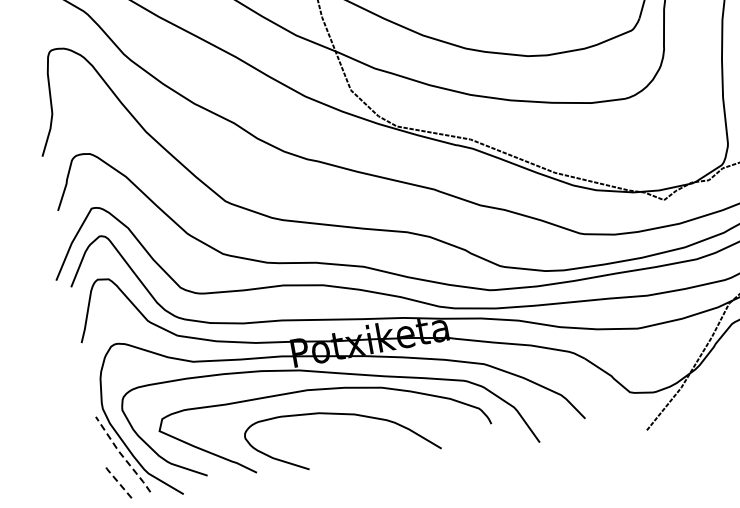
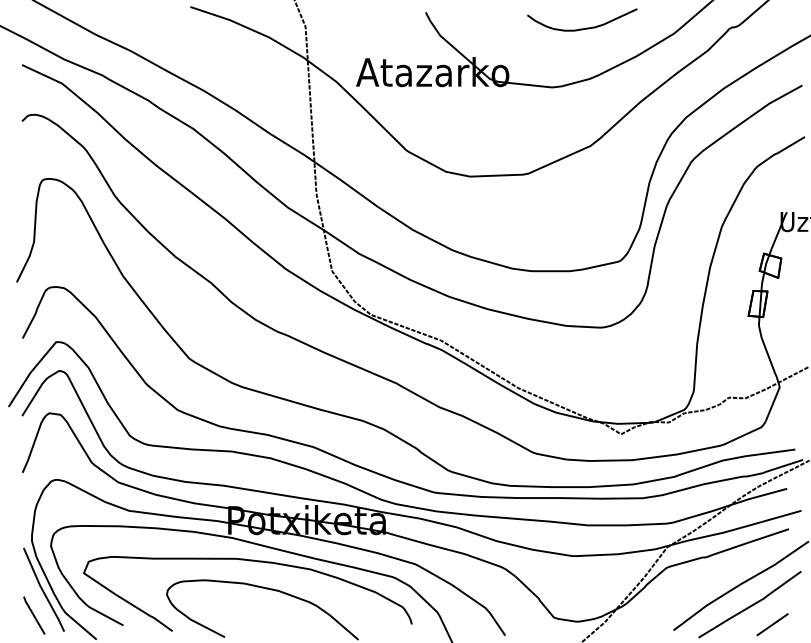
line: (121, 455) -> (42, 590), dashed -> solid
line: (117, 480) -> (33, 614), dashed -> solid

